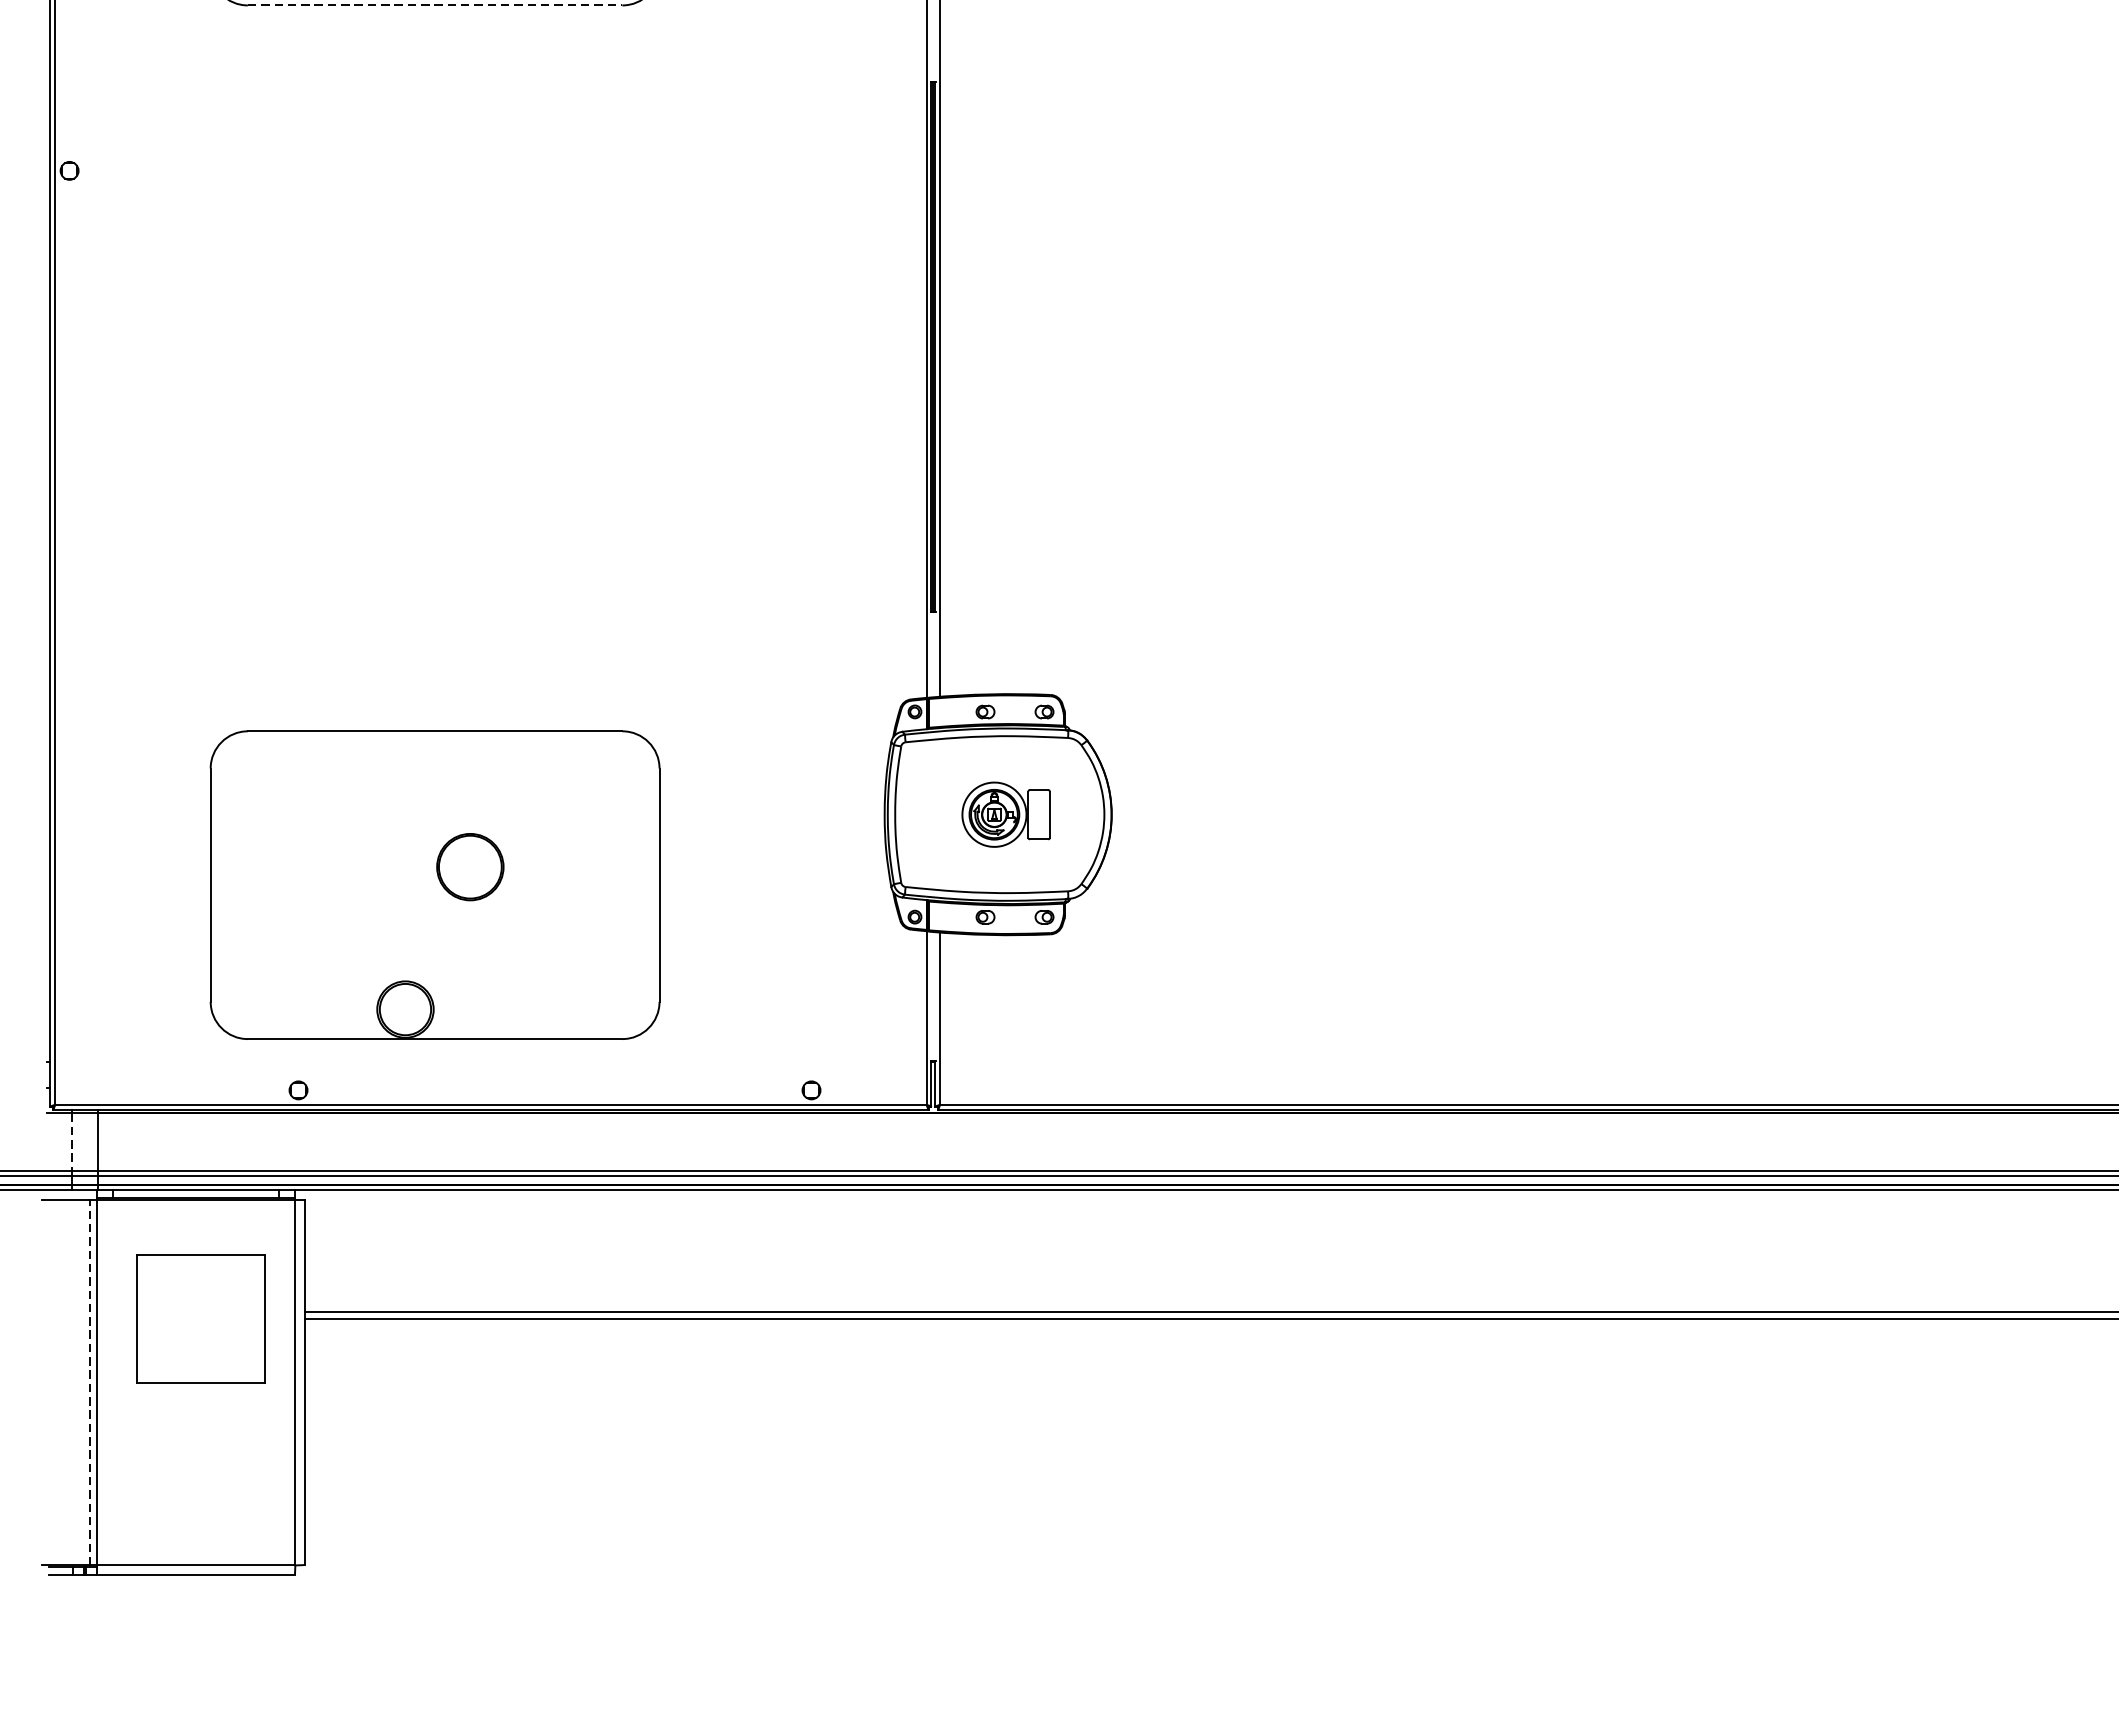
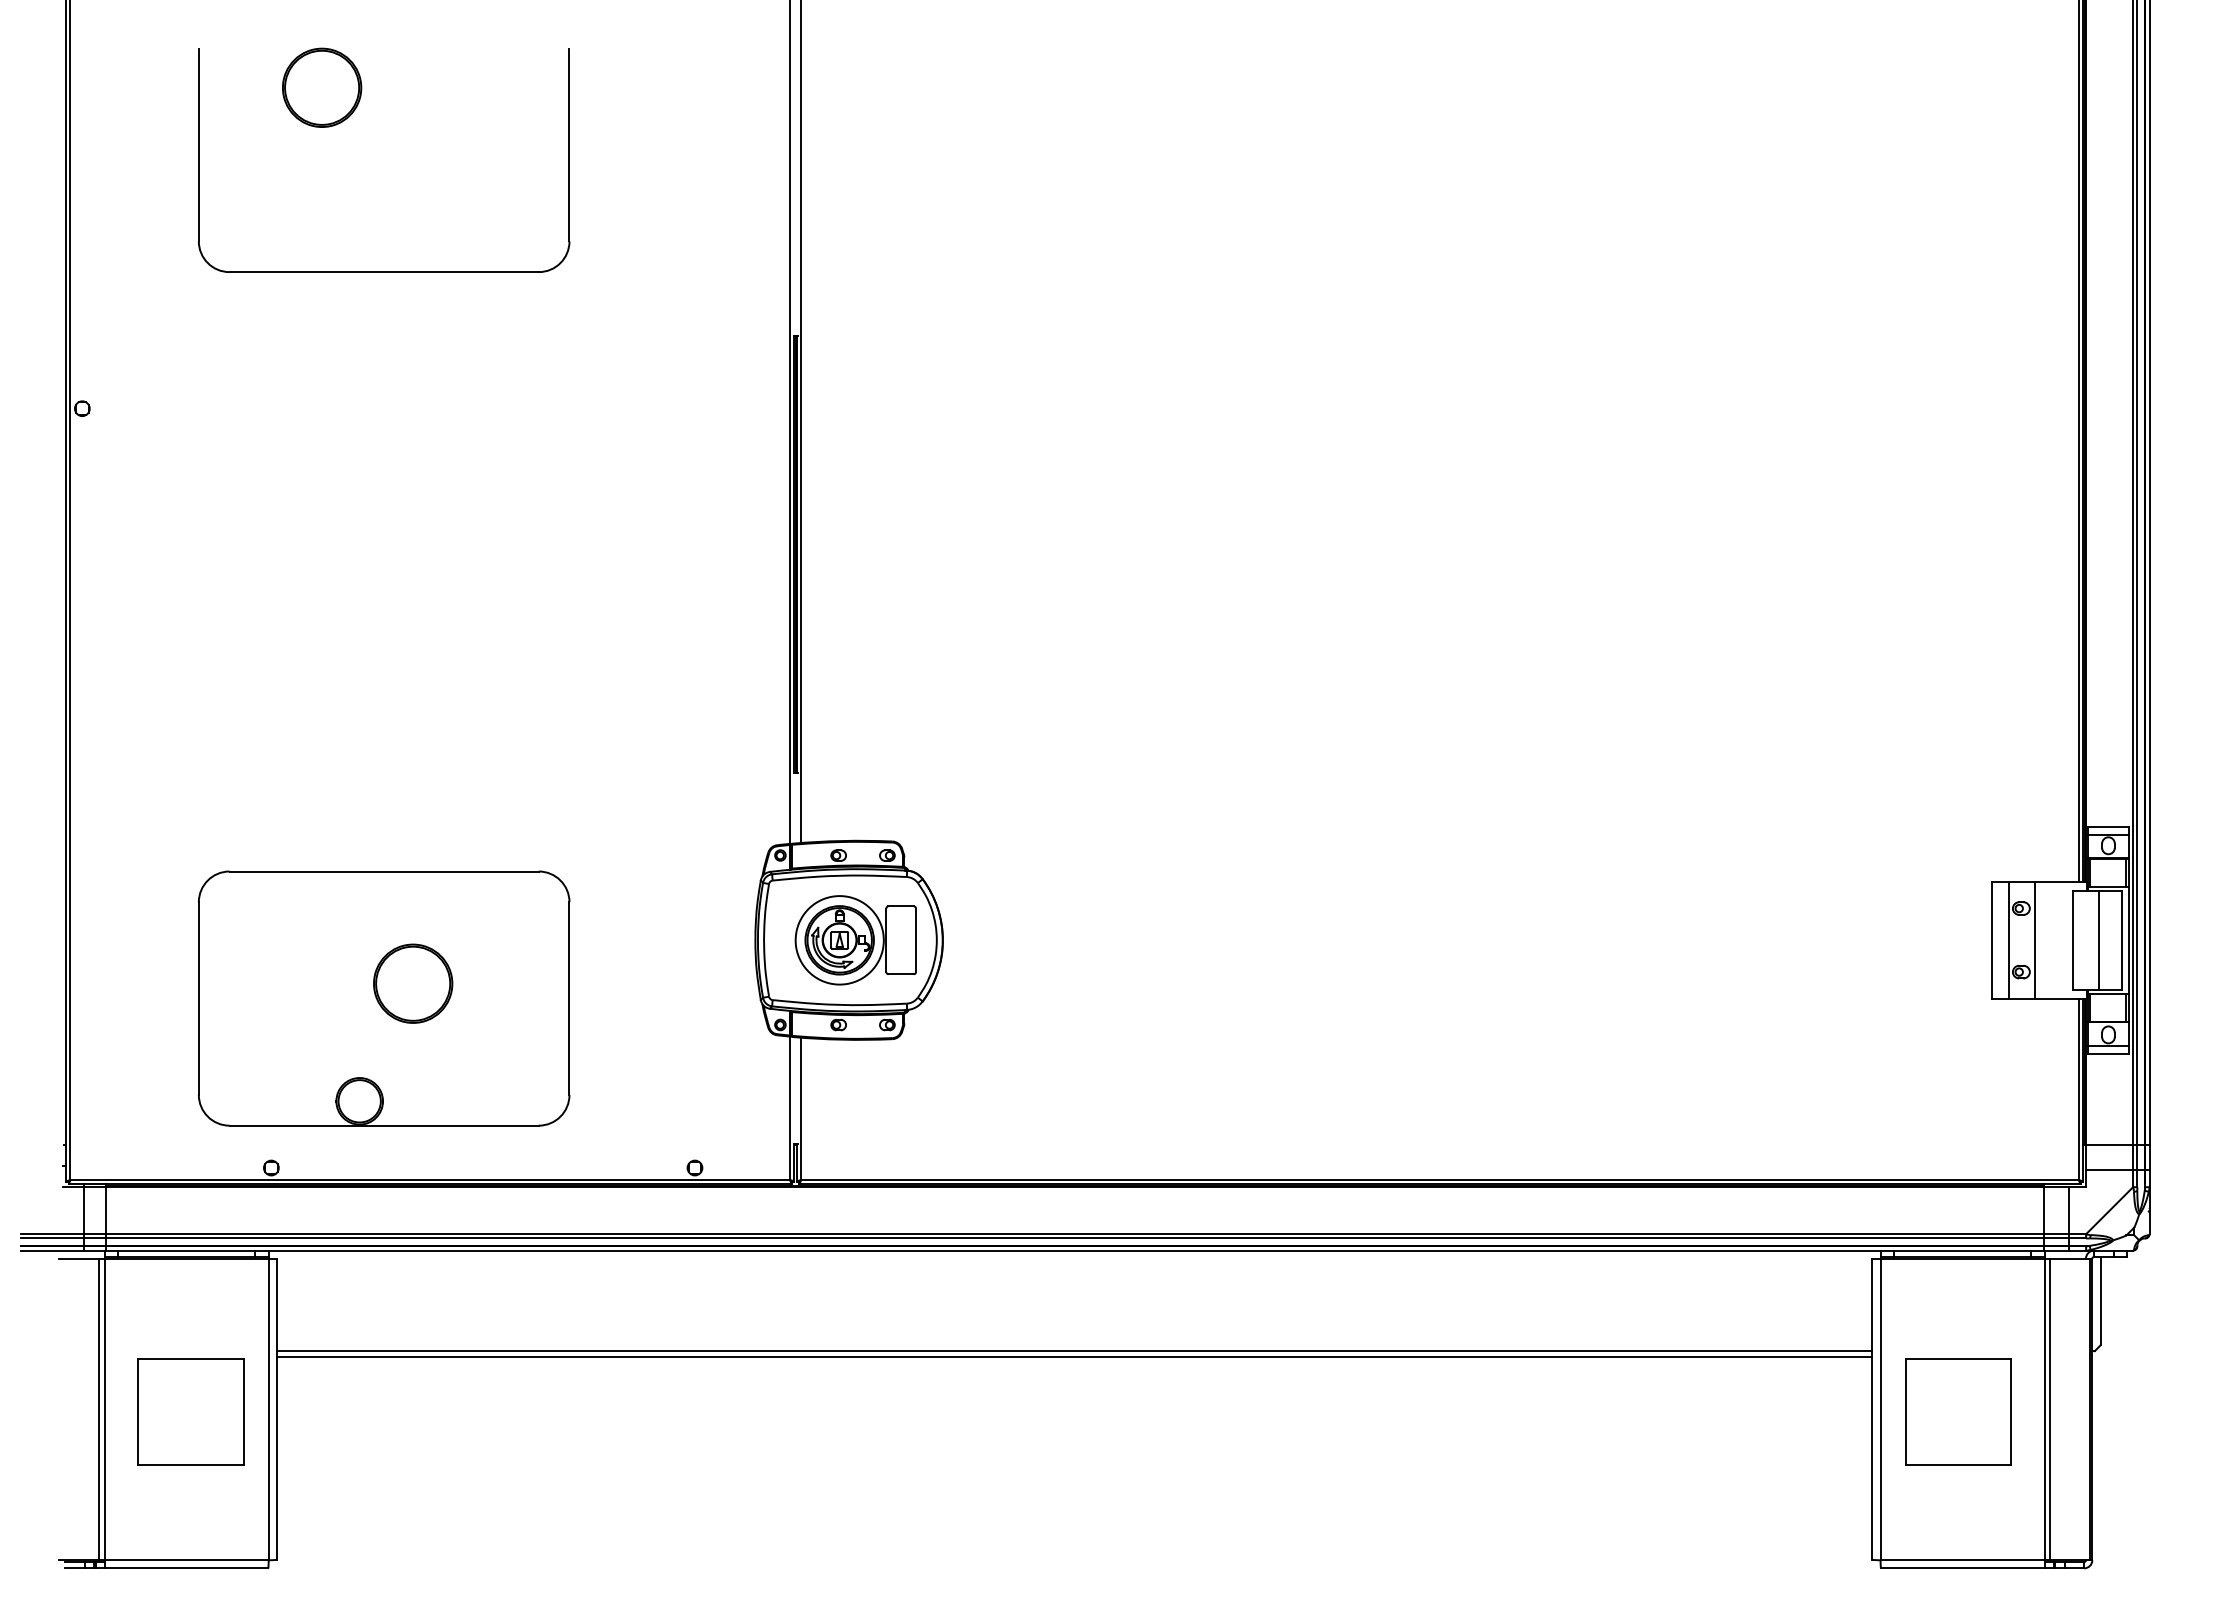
line: (435, 5) -> (384, 272), dashed -> solid
part: (1005, 814) -> (855, 940), size x1.67
part: (470, 866) -> (413, 983), size x1.43
line: (72, 1141) -> (84, 1210), dashed -> solid
part: (200, 1318) -> (190, 1411), moved
line: (90, 1382) -> (99, 1409), dashed -> solid

